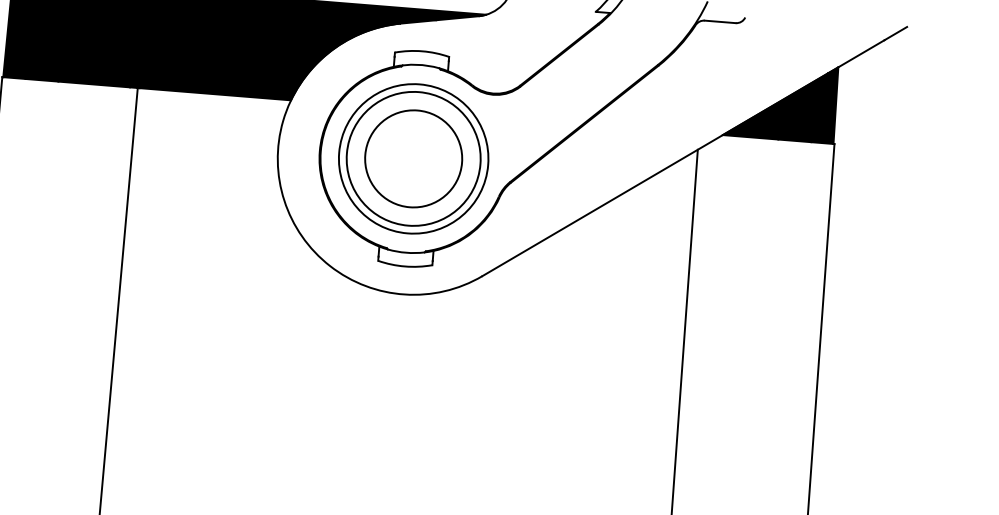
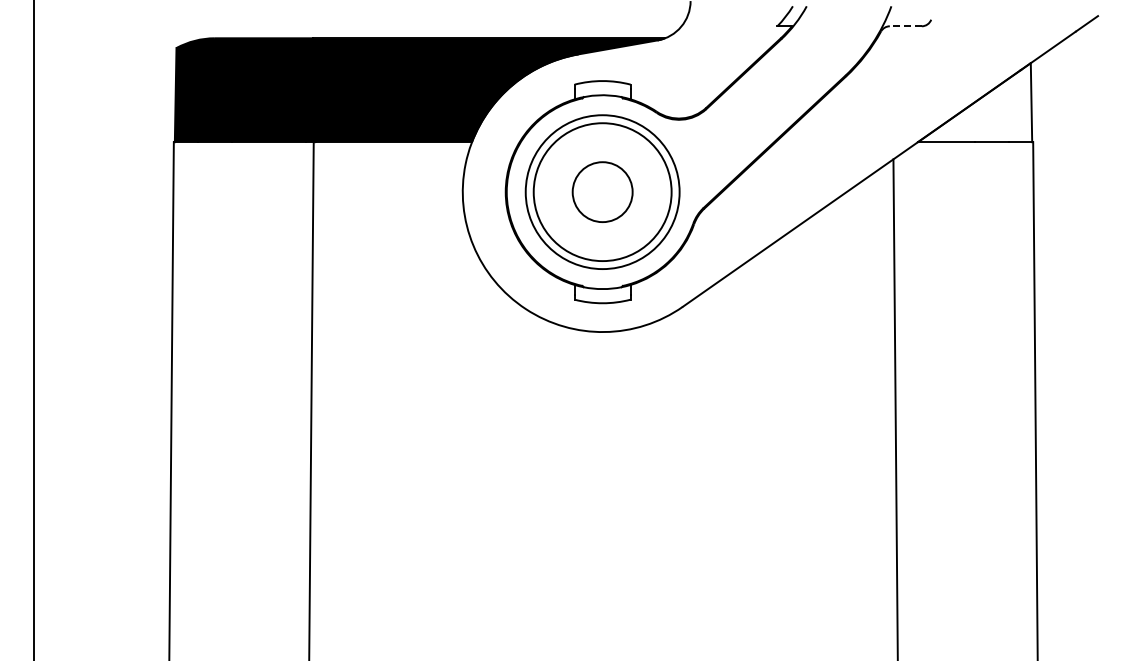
line: (719, 22) -> (905, 26), solid -> dashed
fill: (780, 101) -> (974, 102), removed
circle: (413, 159) -> (602, 192), size x0.6

